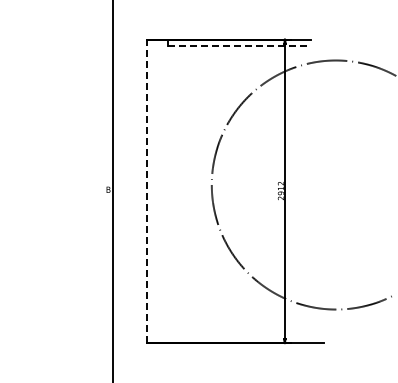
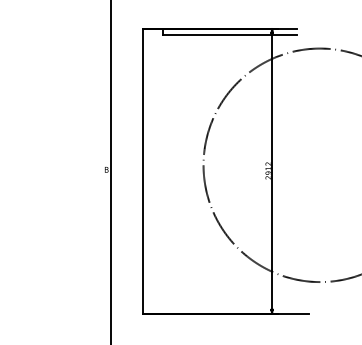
line: (239, 46) -> (229, 35), dashed -> solid
line: (147, 191) -> (143, 171), dashed -> solid

